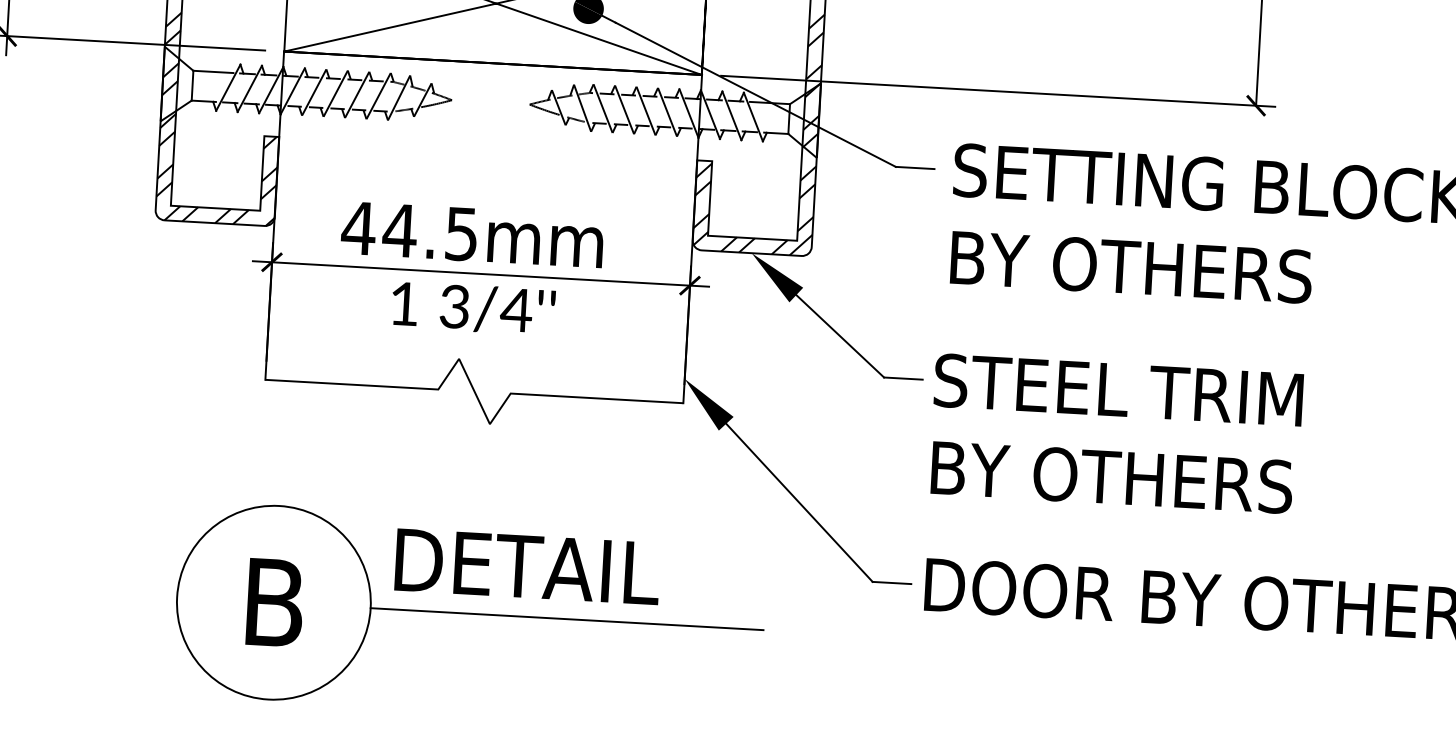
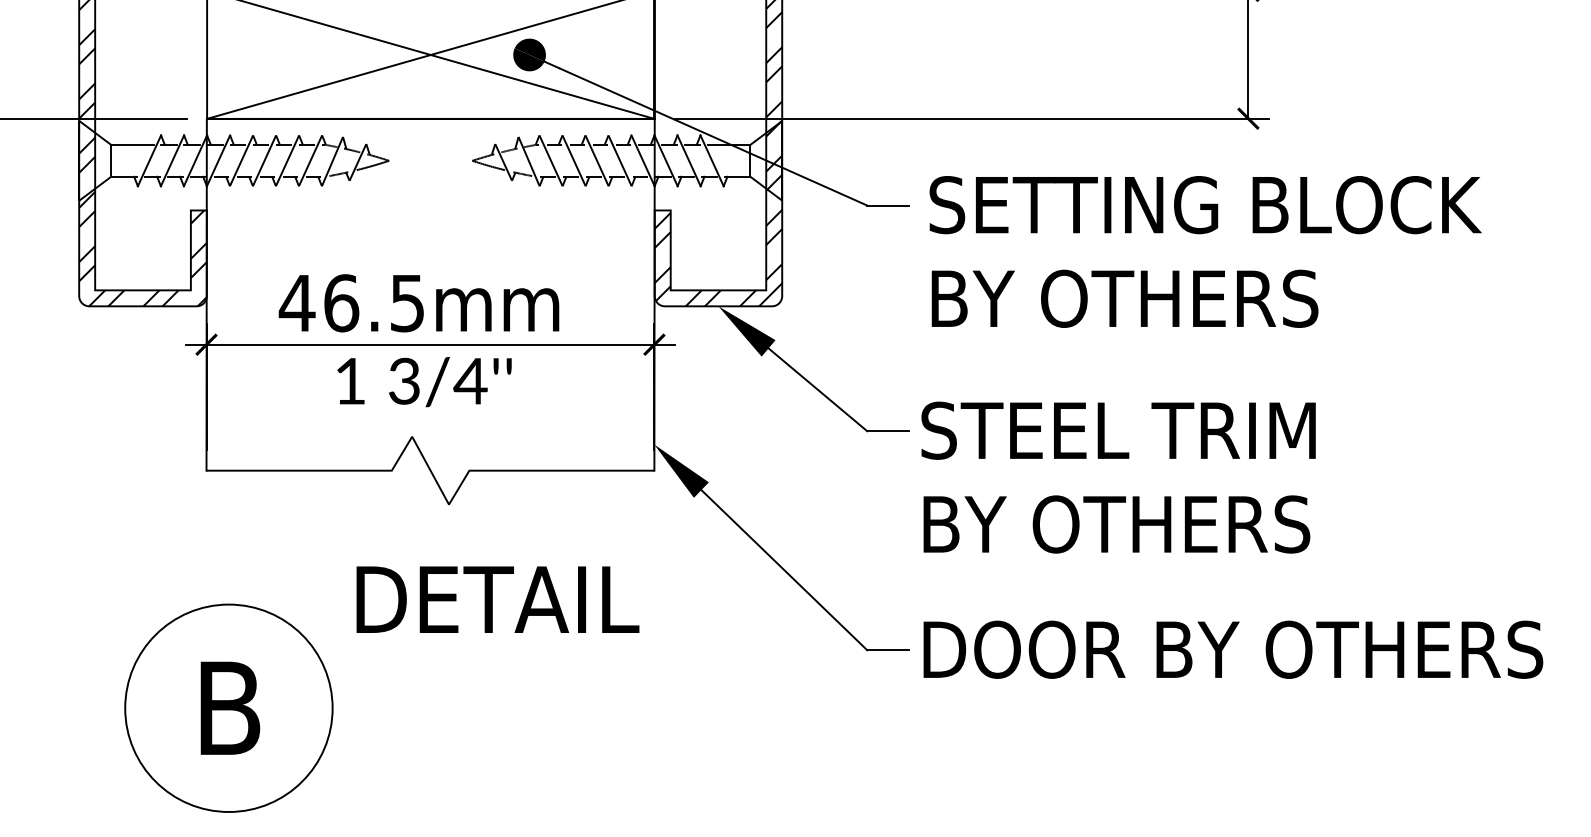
text: (400, 230) -> (341, 303), 44.5mm -> 46.5mm
text: (527, 566) -> (497, 599), moved
line: (566, 619) -> (542, 708), removed

